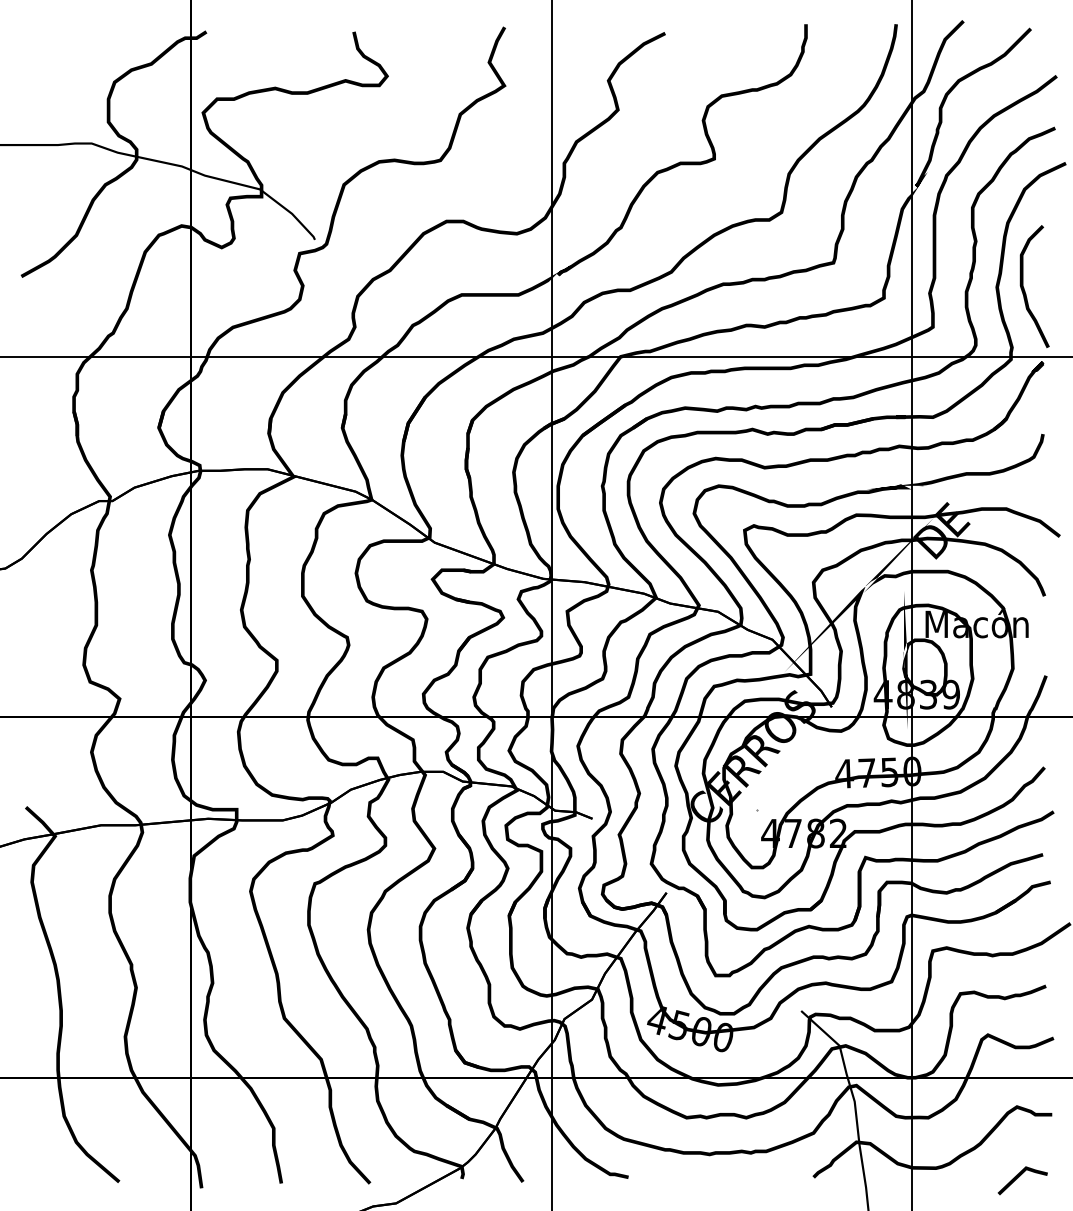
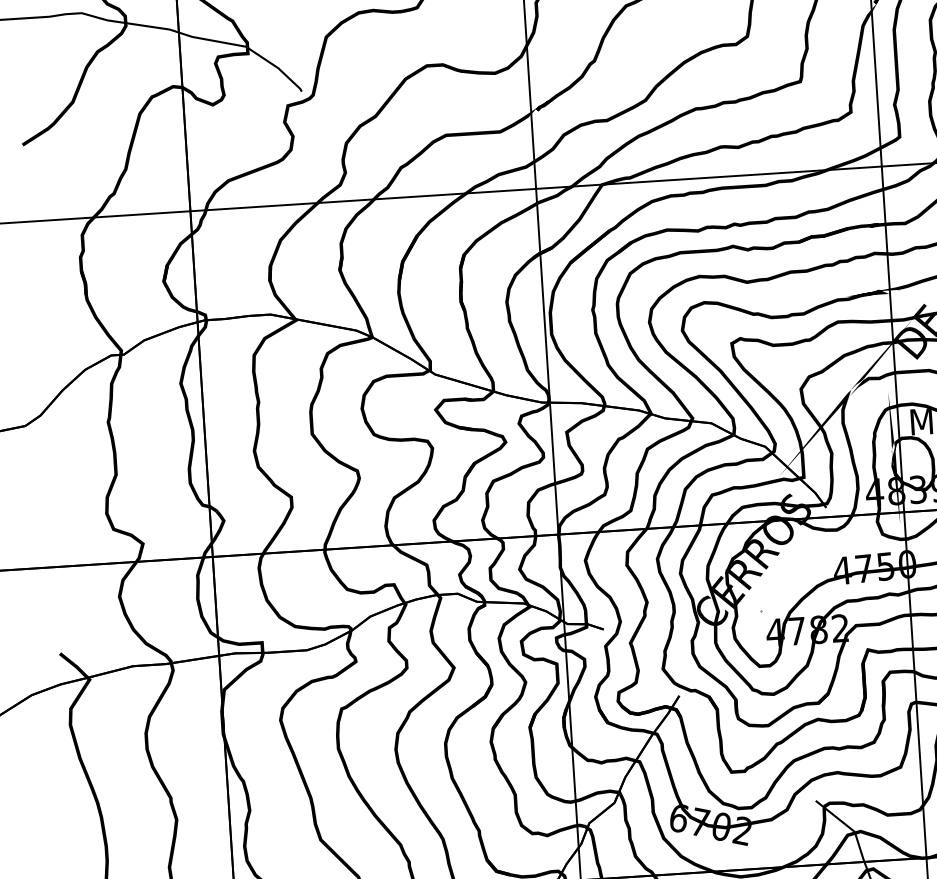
text: (690, 1029) -> (710, 825), 4500 -> 6702

